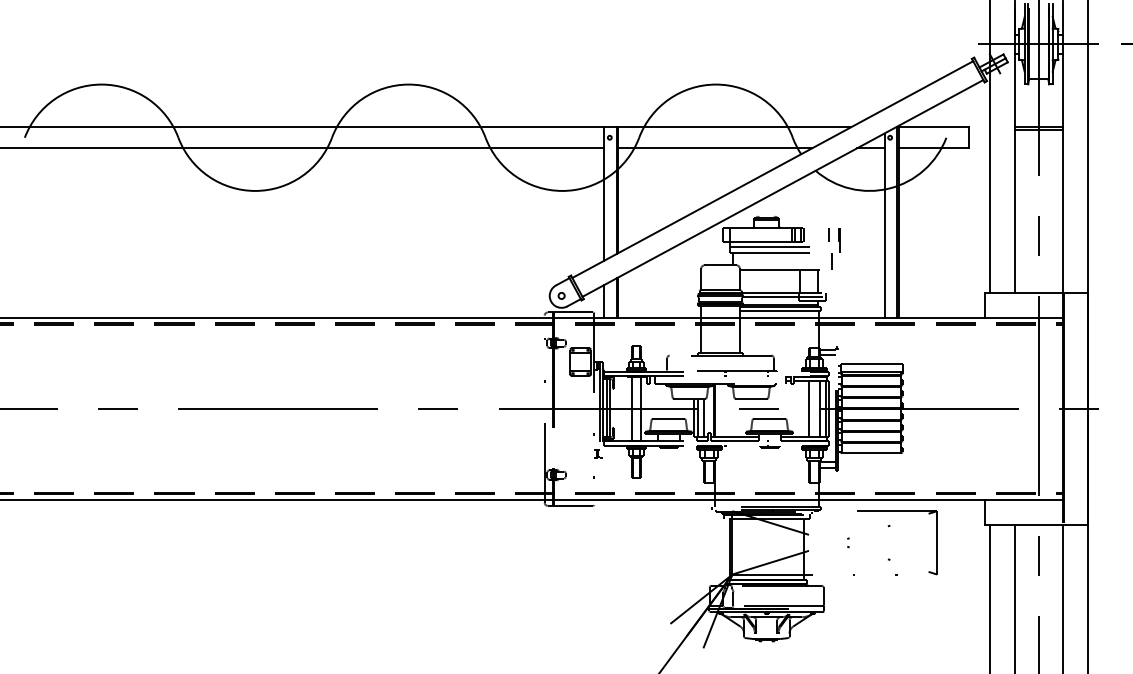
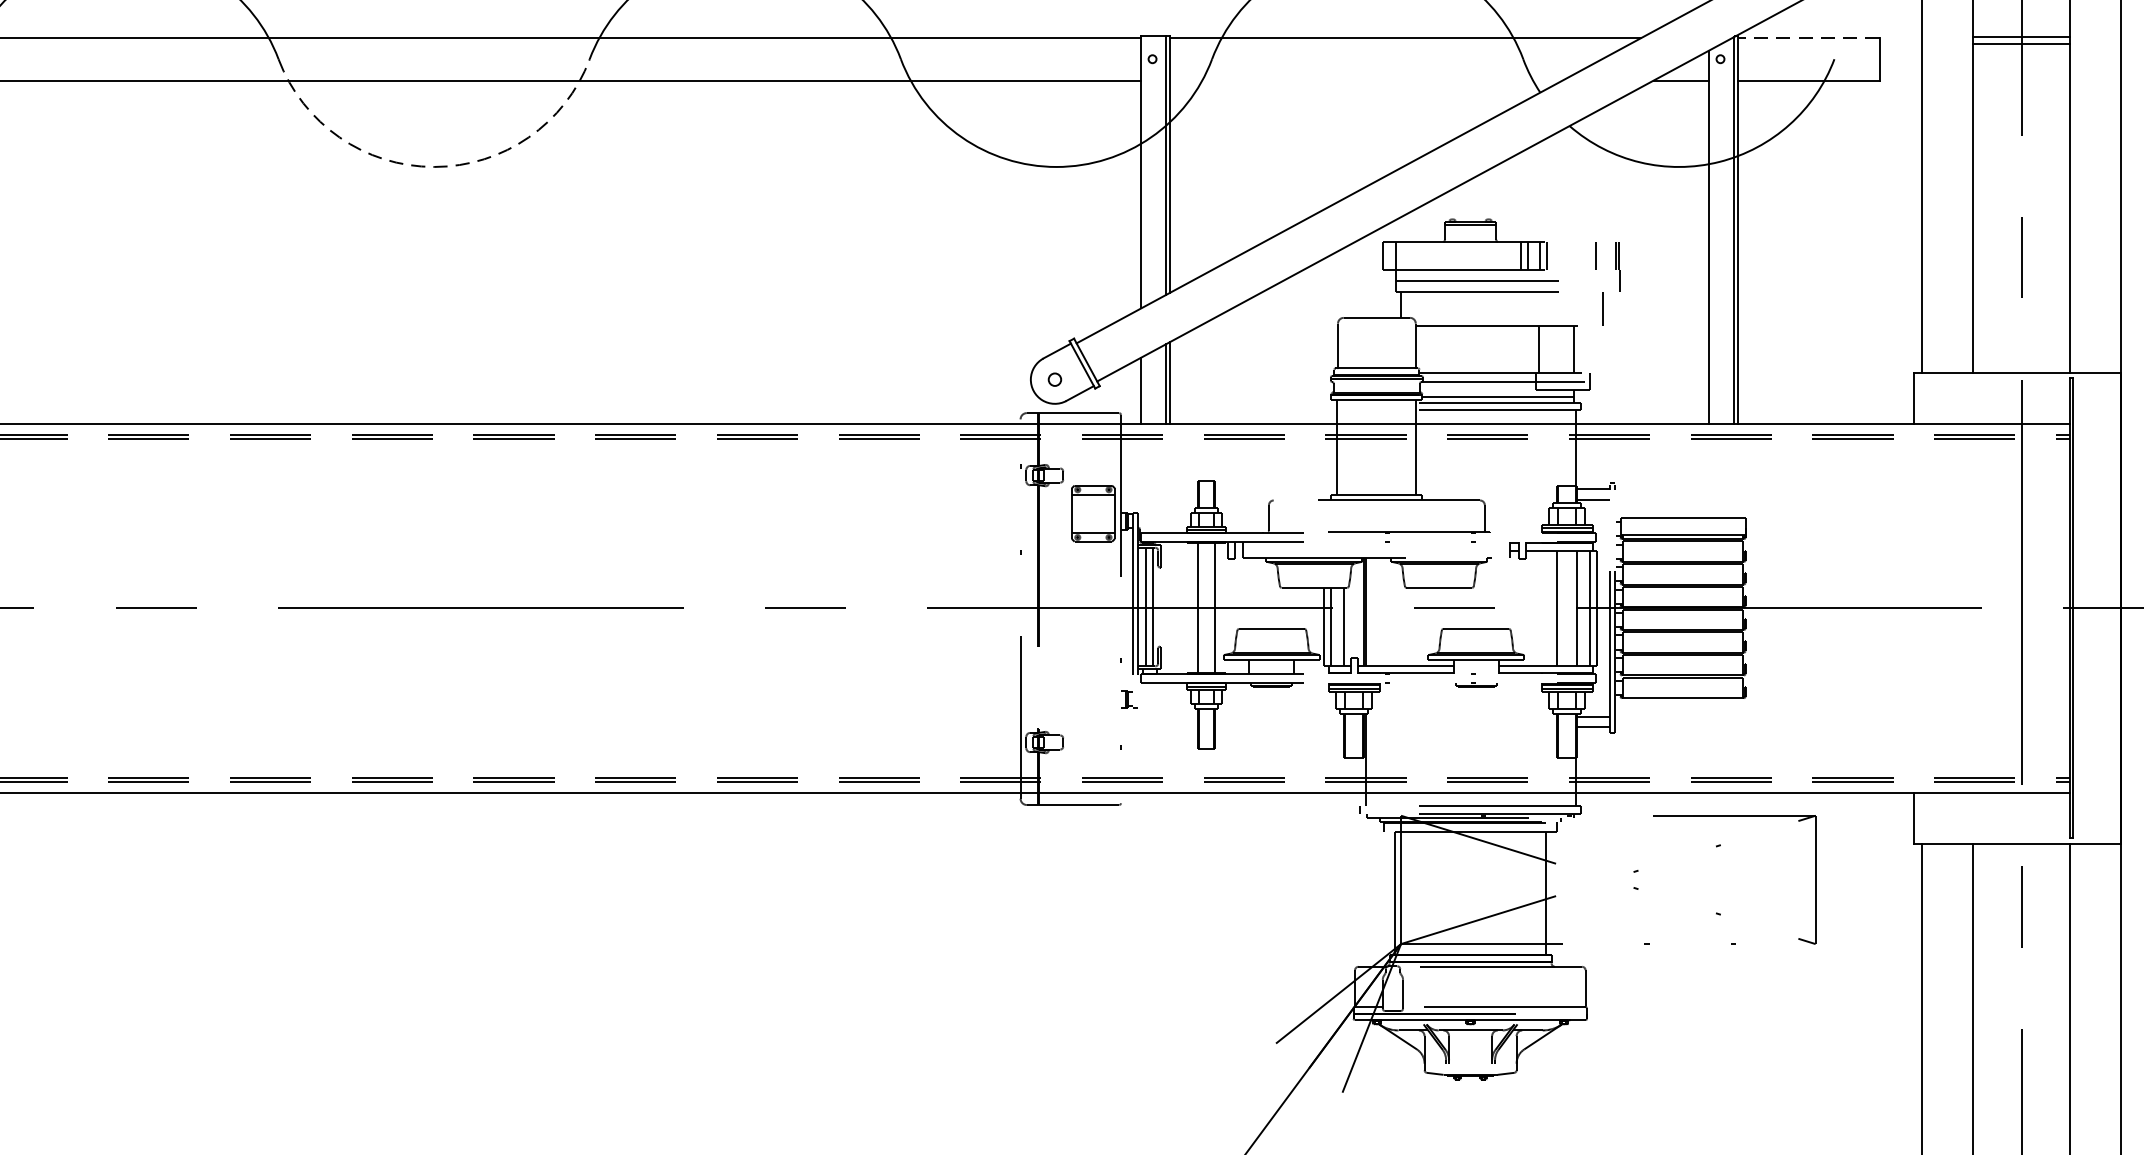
line: (933, 127) -> (1808, 38), solid -> dashed
line: (715, 148) -> (1366, 80), removed
arc: (255, 190) -> (434, 166), solid -> dashed

